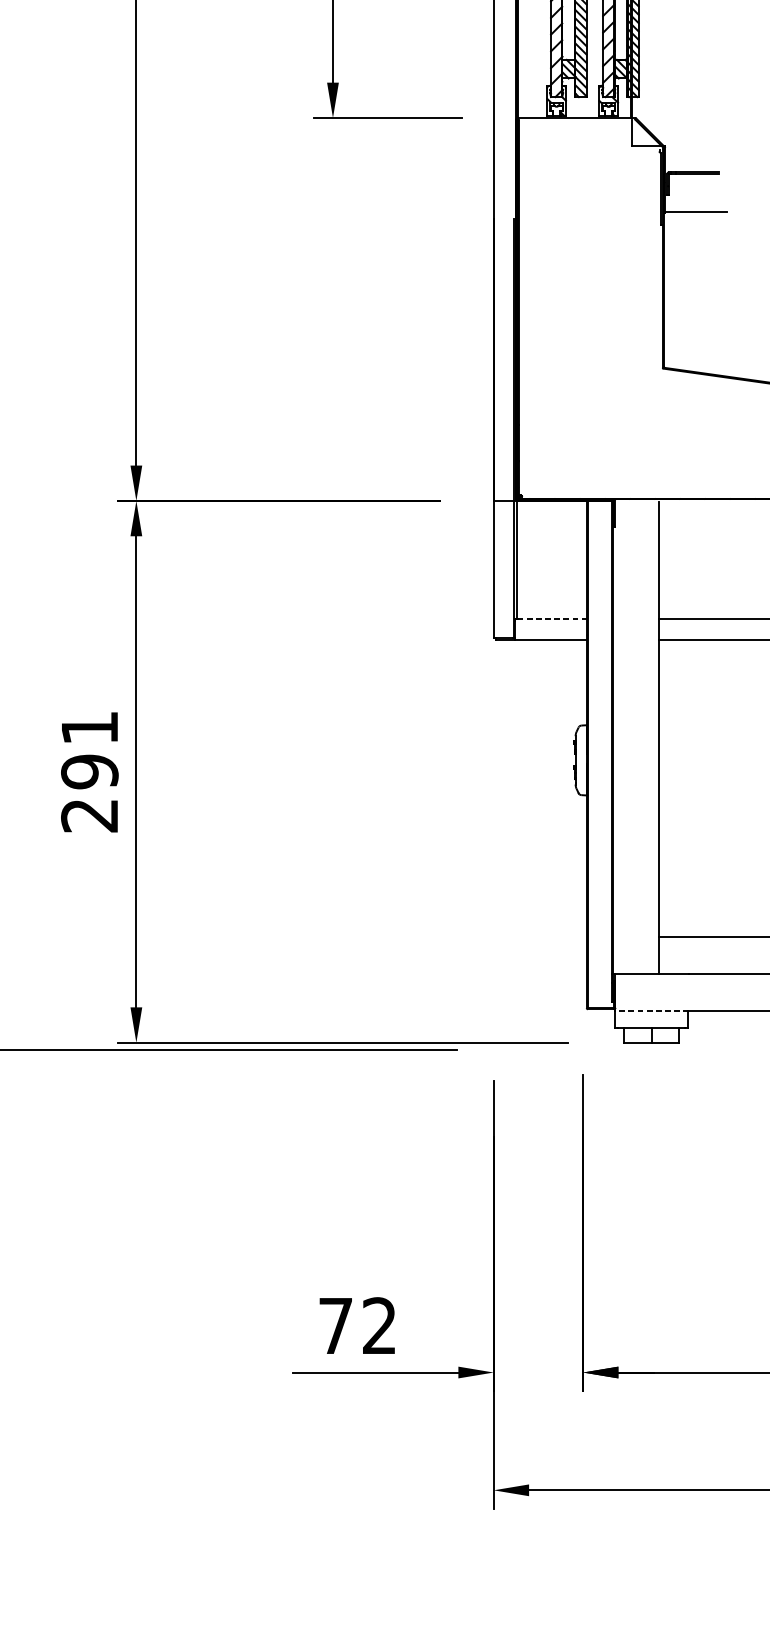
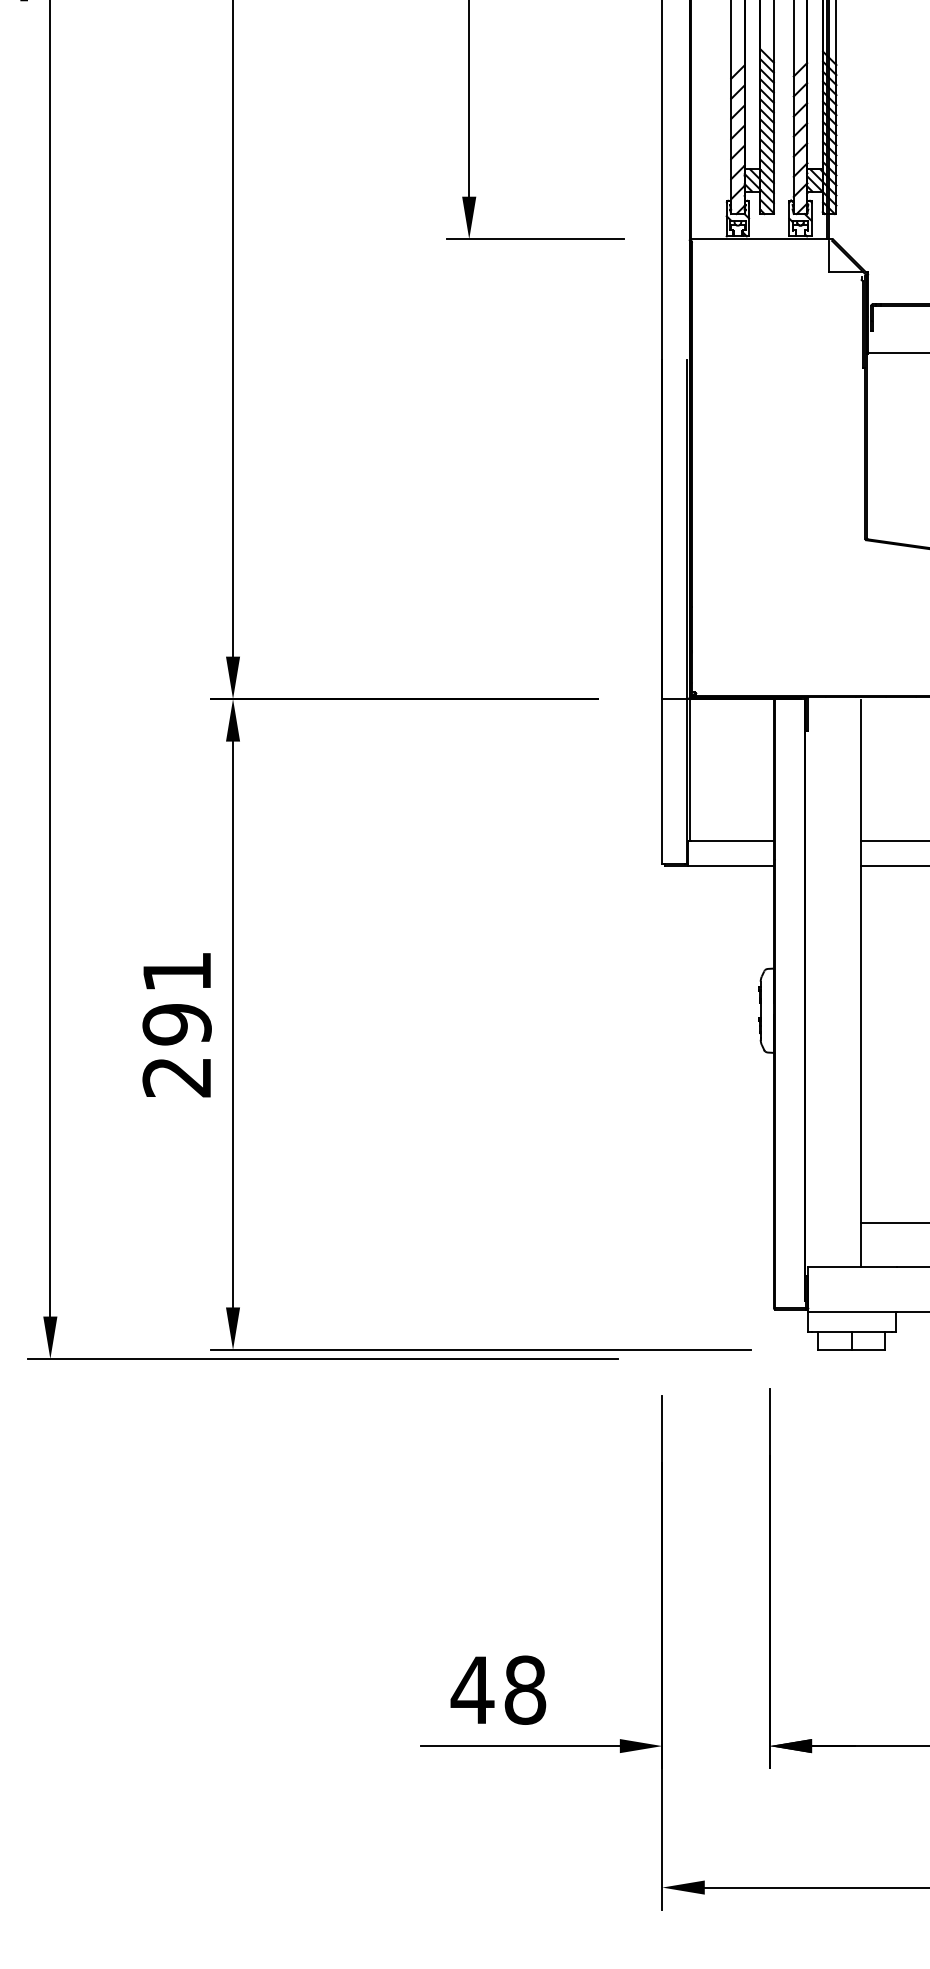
line: (552, 619) -> (732, 841), dashed -> solid
line: (652, 1010) -> (852, 1311), dashed -> solid
text: (357, 1325) -> (498, 1689), 72 -> 48

